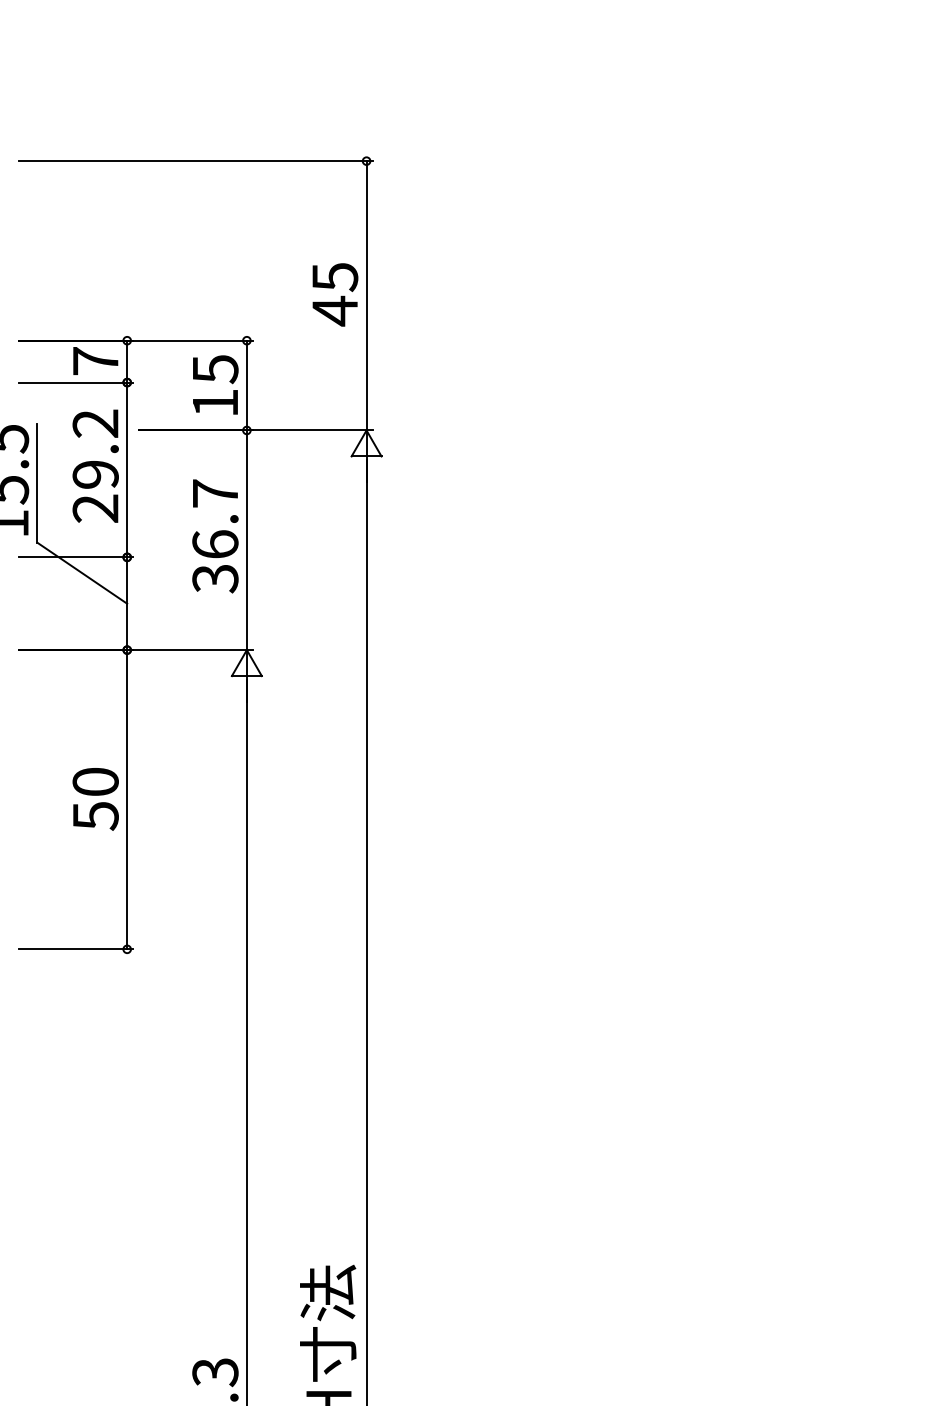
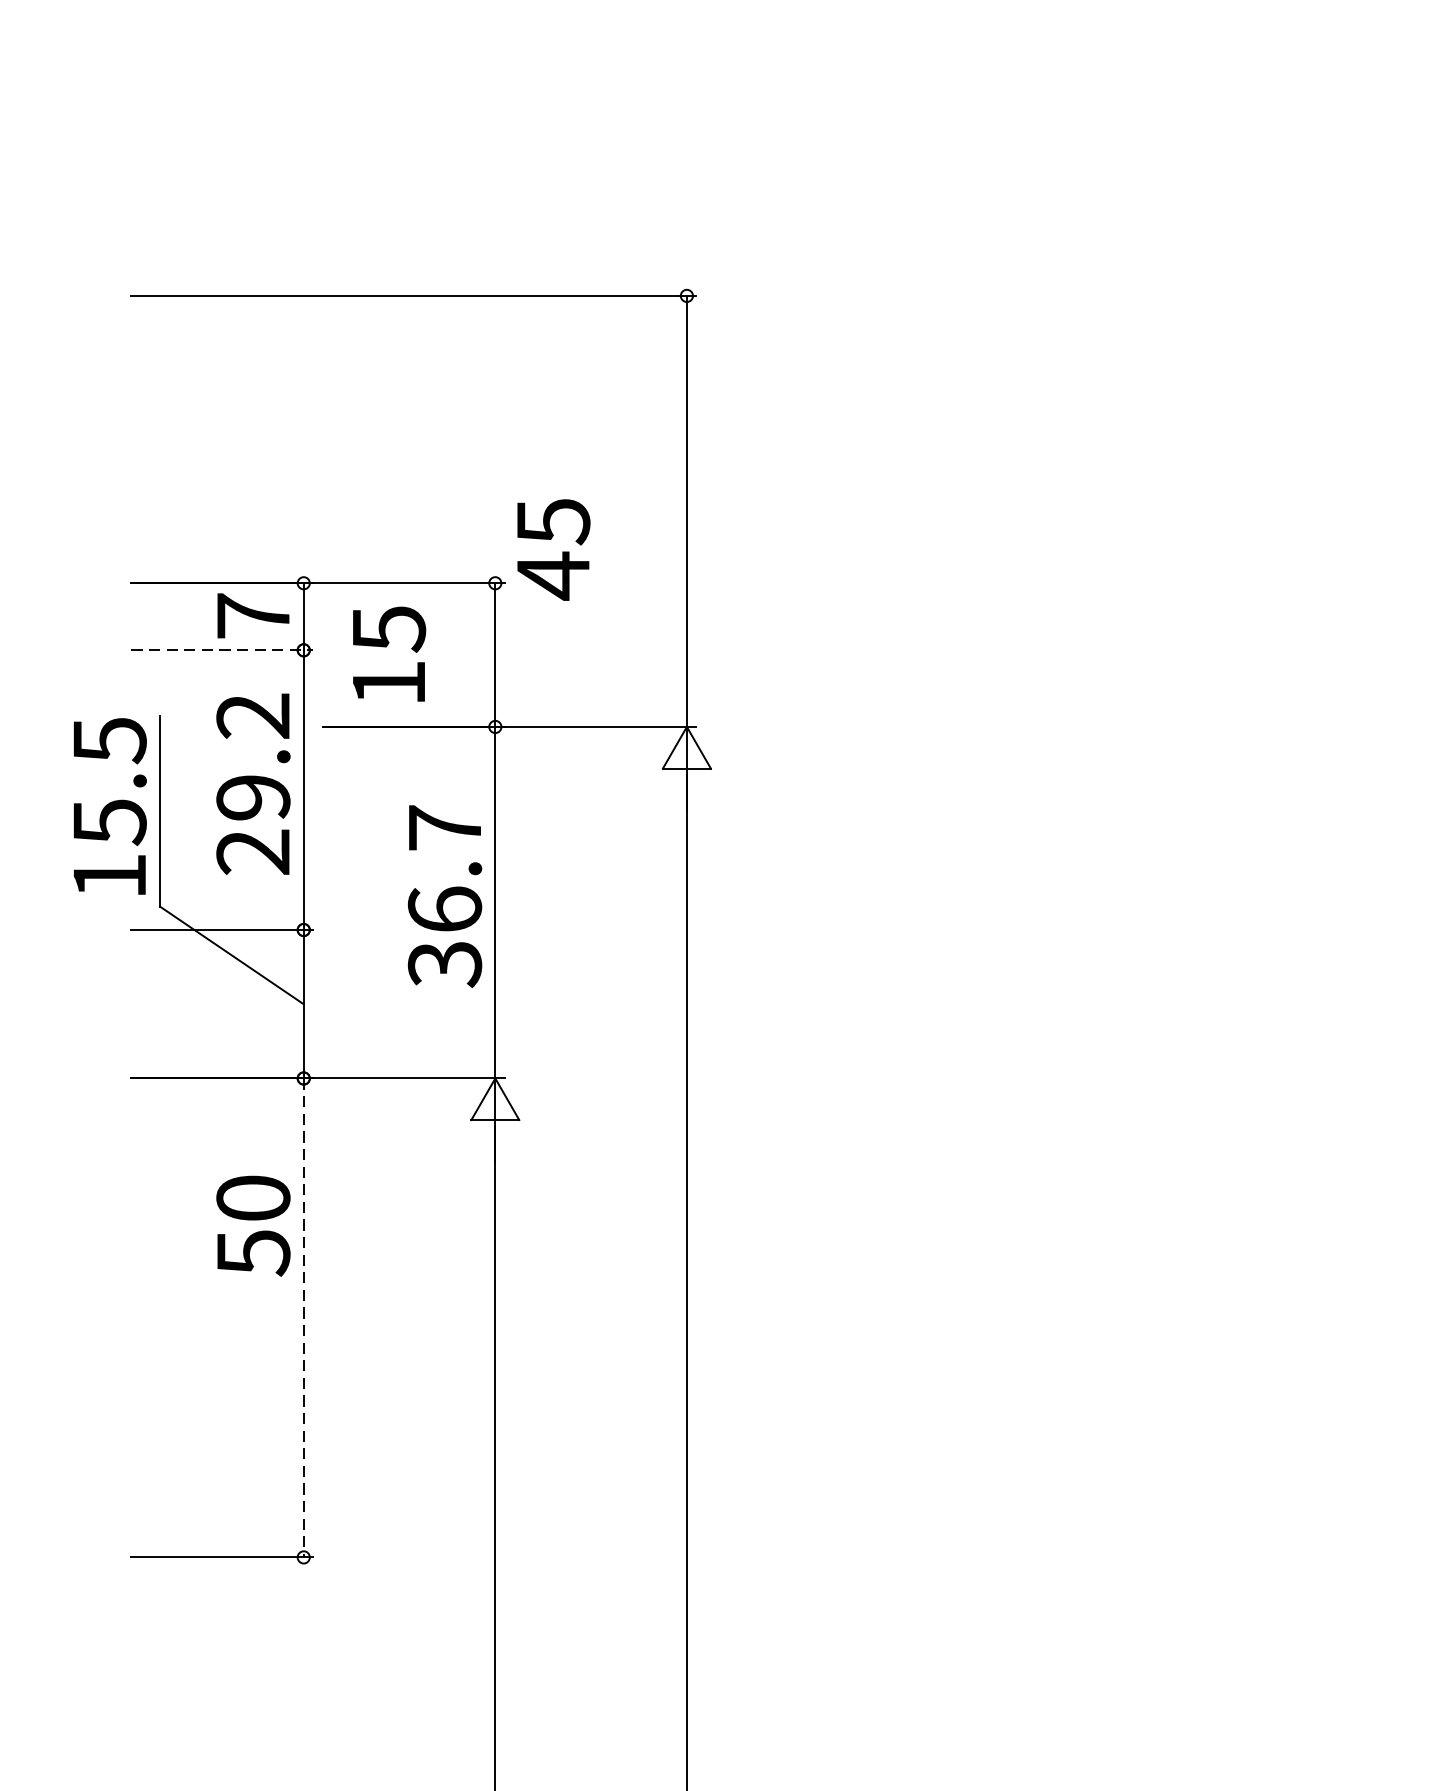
text: (335, 294) -> (553, 549), moved
line: (76, 382) -> (222, 650), solid -> dashed
text: (215, 384) -> (389, 653), moved
text: (95, 799) -> (253, 1226), moved
line: (127, 799) -> (304, 1317), solid -> dashed

